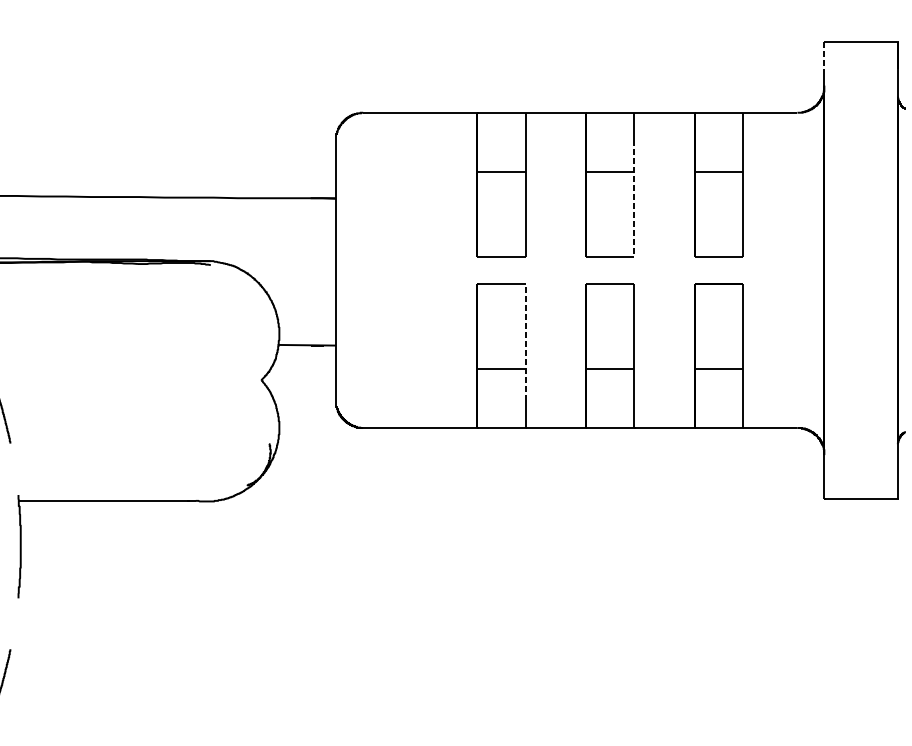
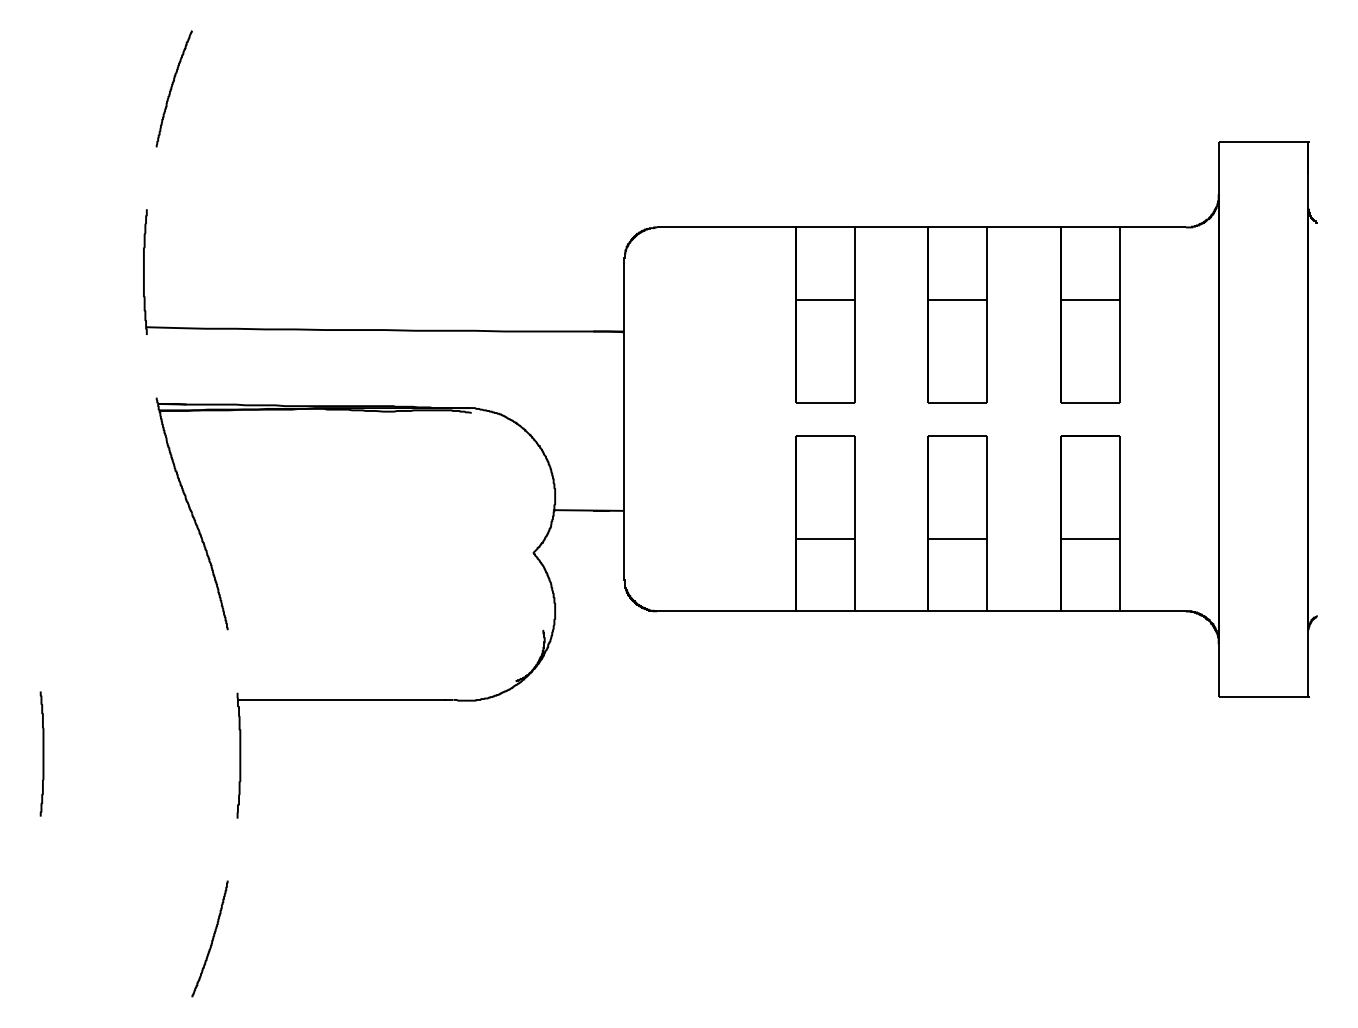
line: (824, 56) -> (1218, 158), dashed -> solid
line: (634, 199) -> (987, 332), dashed -> solid
line: (526, 342) -> (855, 507), dashed -> solid

